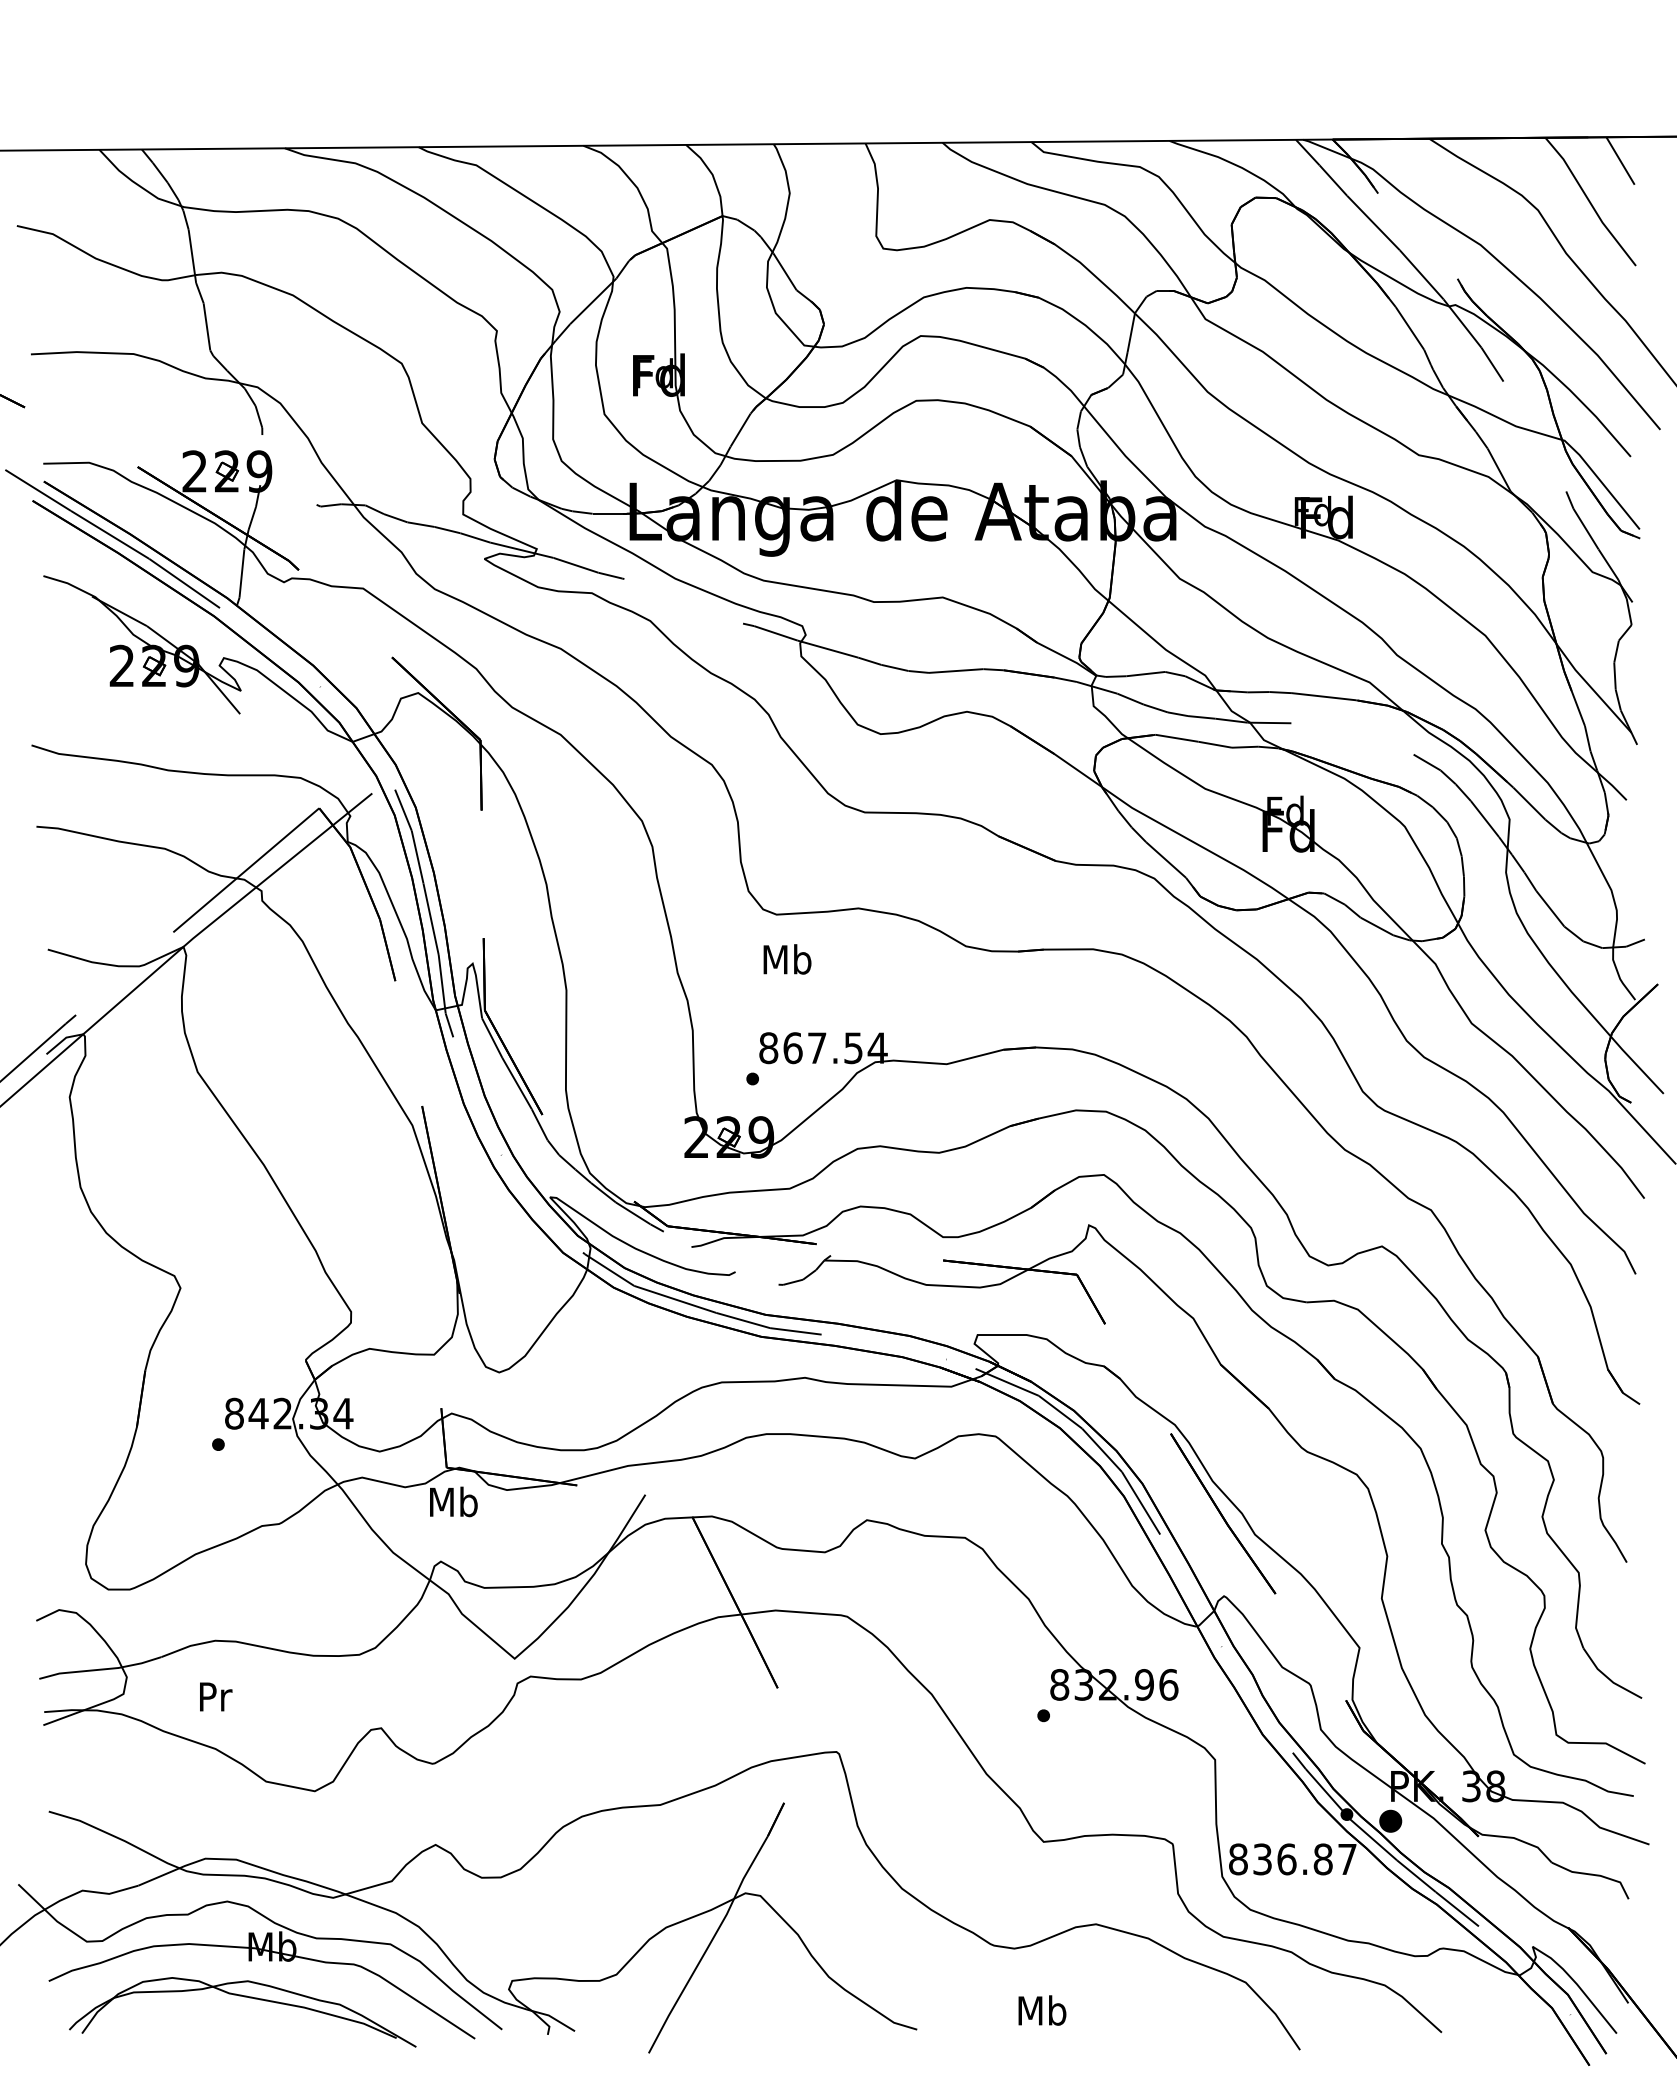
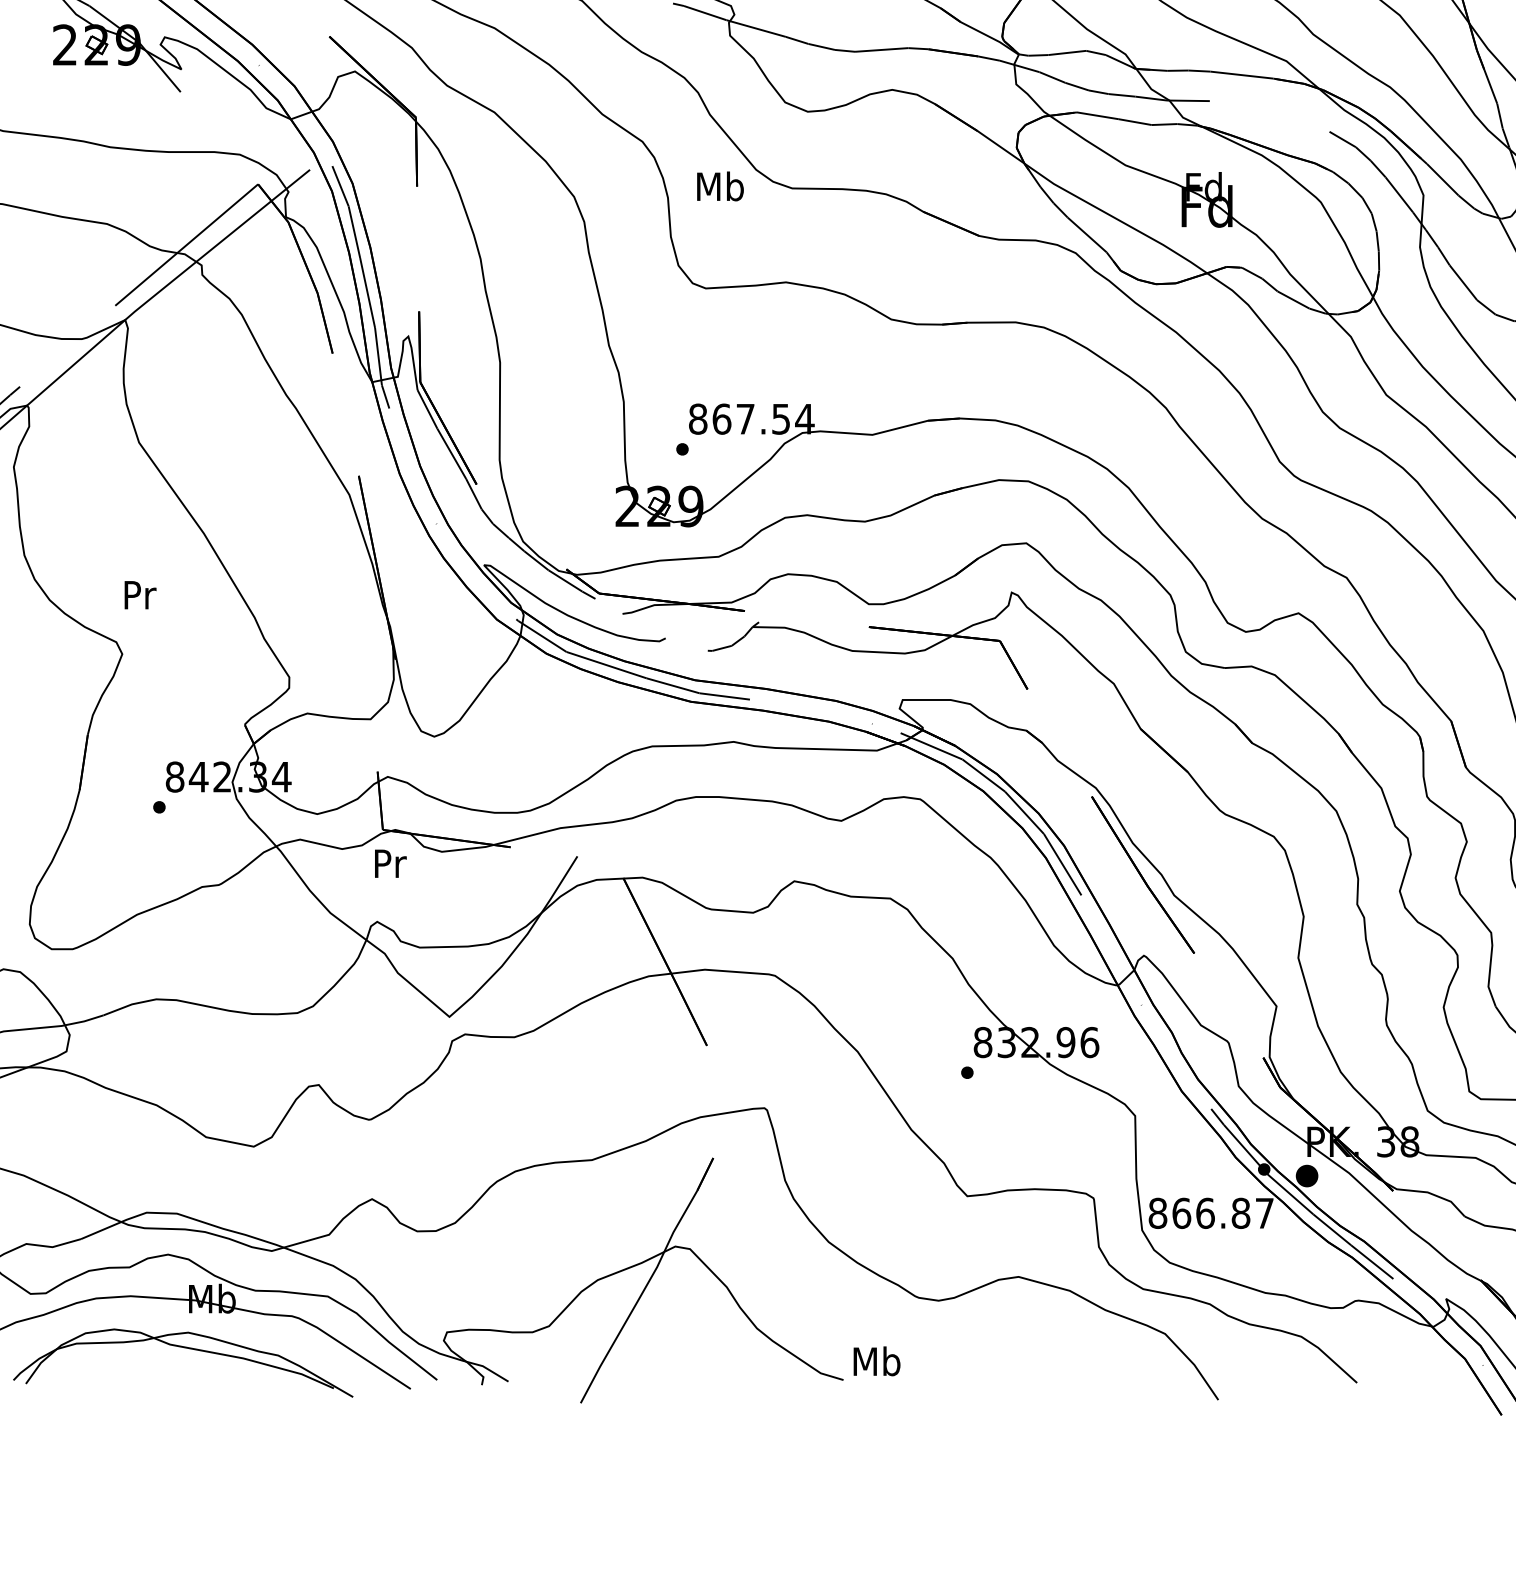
text: (787, 959) -> (720, 186), moved
text: (453, 1501) -> (389, 862), Mb -> Pr
text: (216, 1696) -> (140, 594), moved
text: (1262, 1859) -> (1181, 1213), 836.87 -> 866.87
text: (1042, 2010) -> (877, 1361), moved

